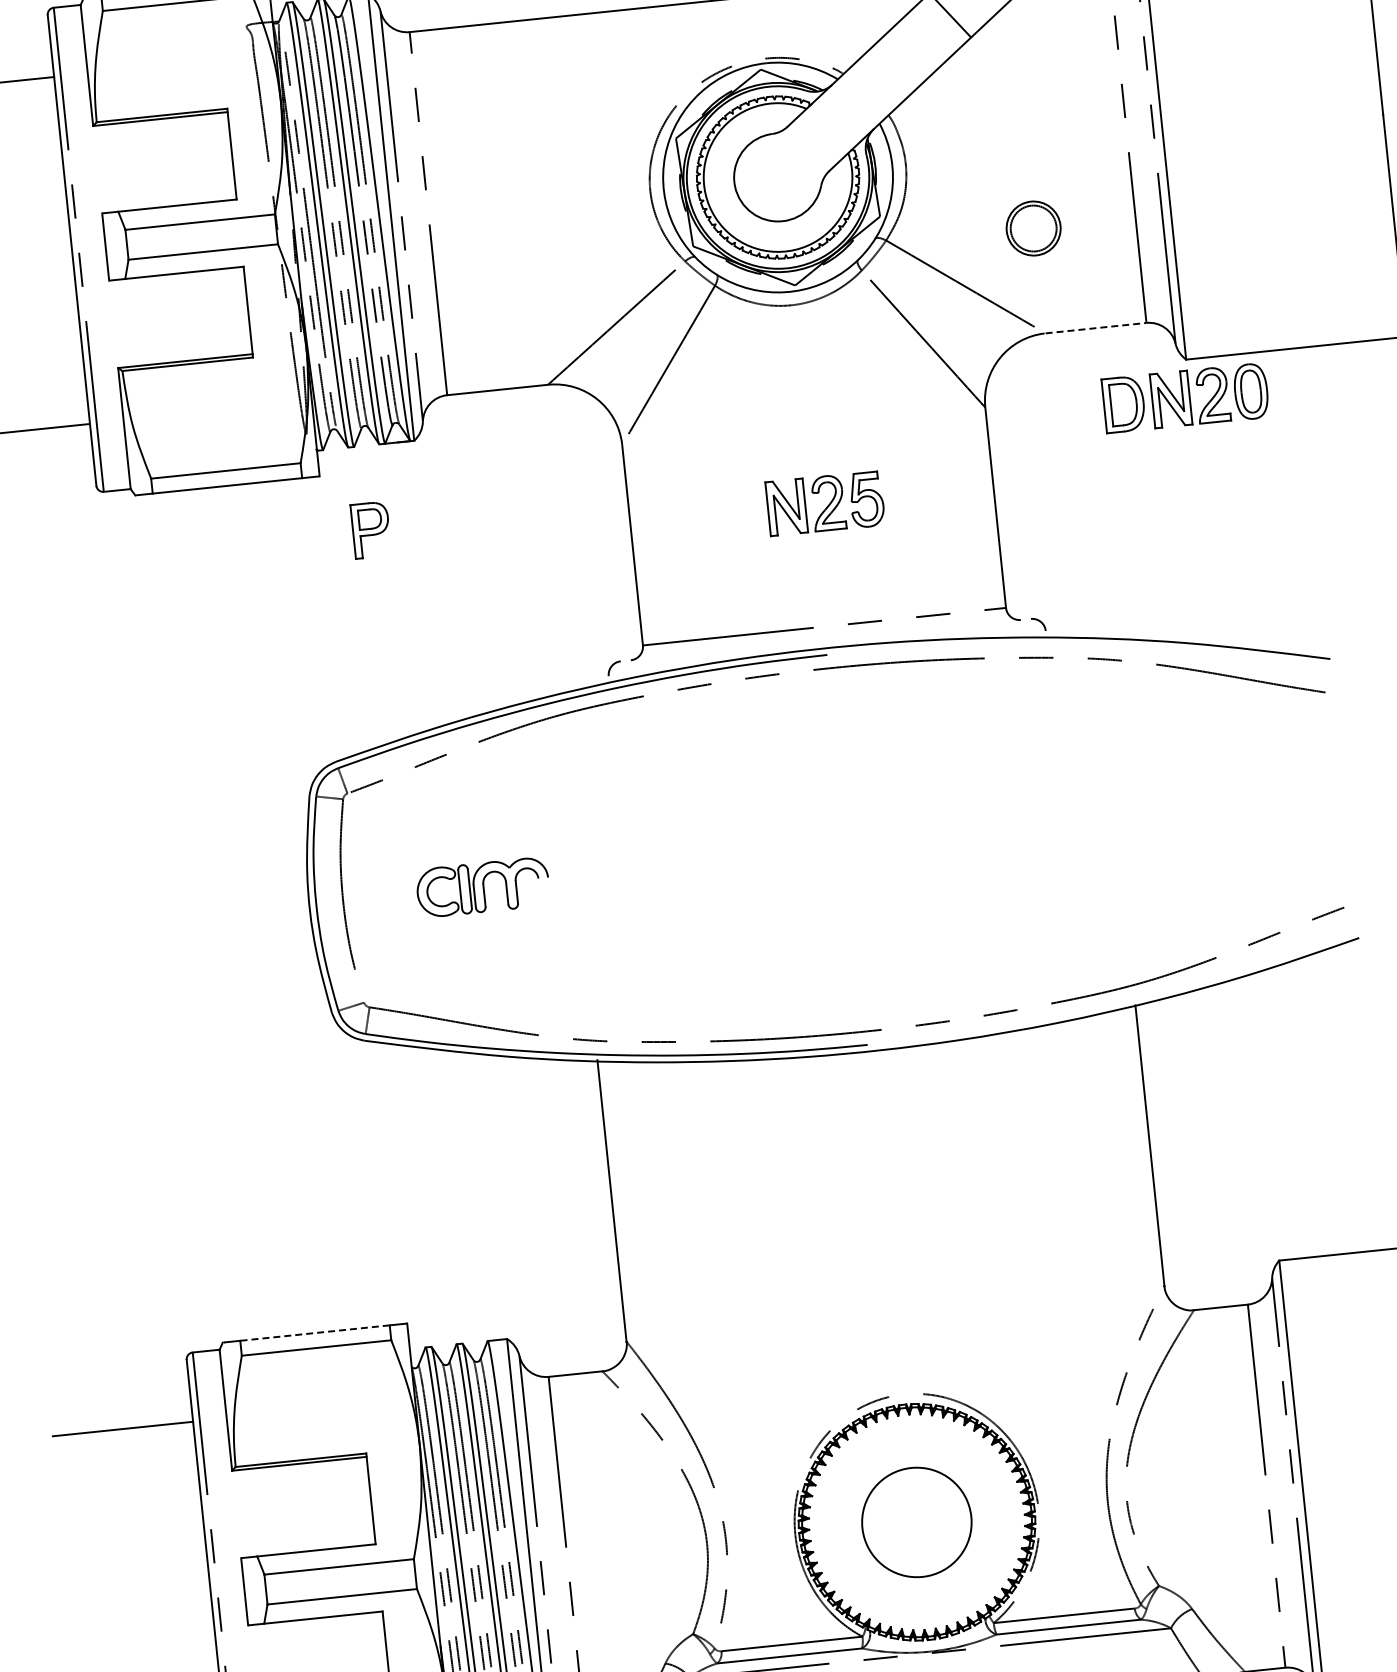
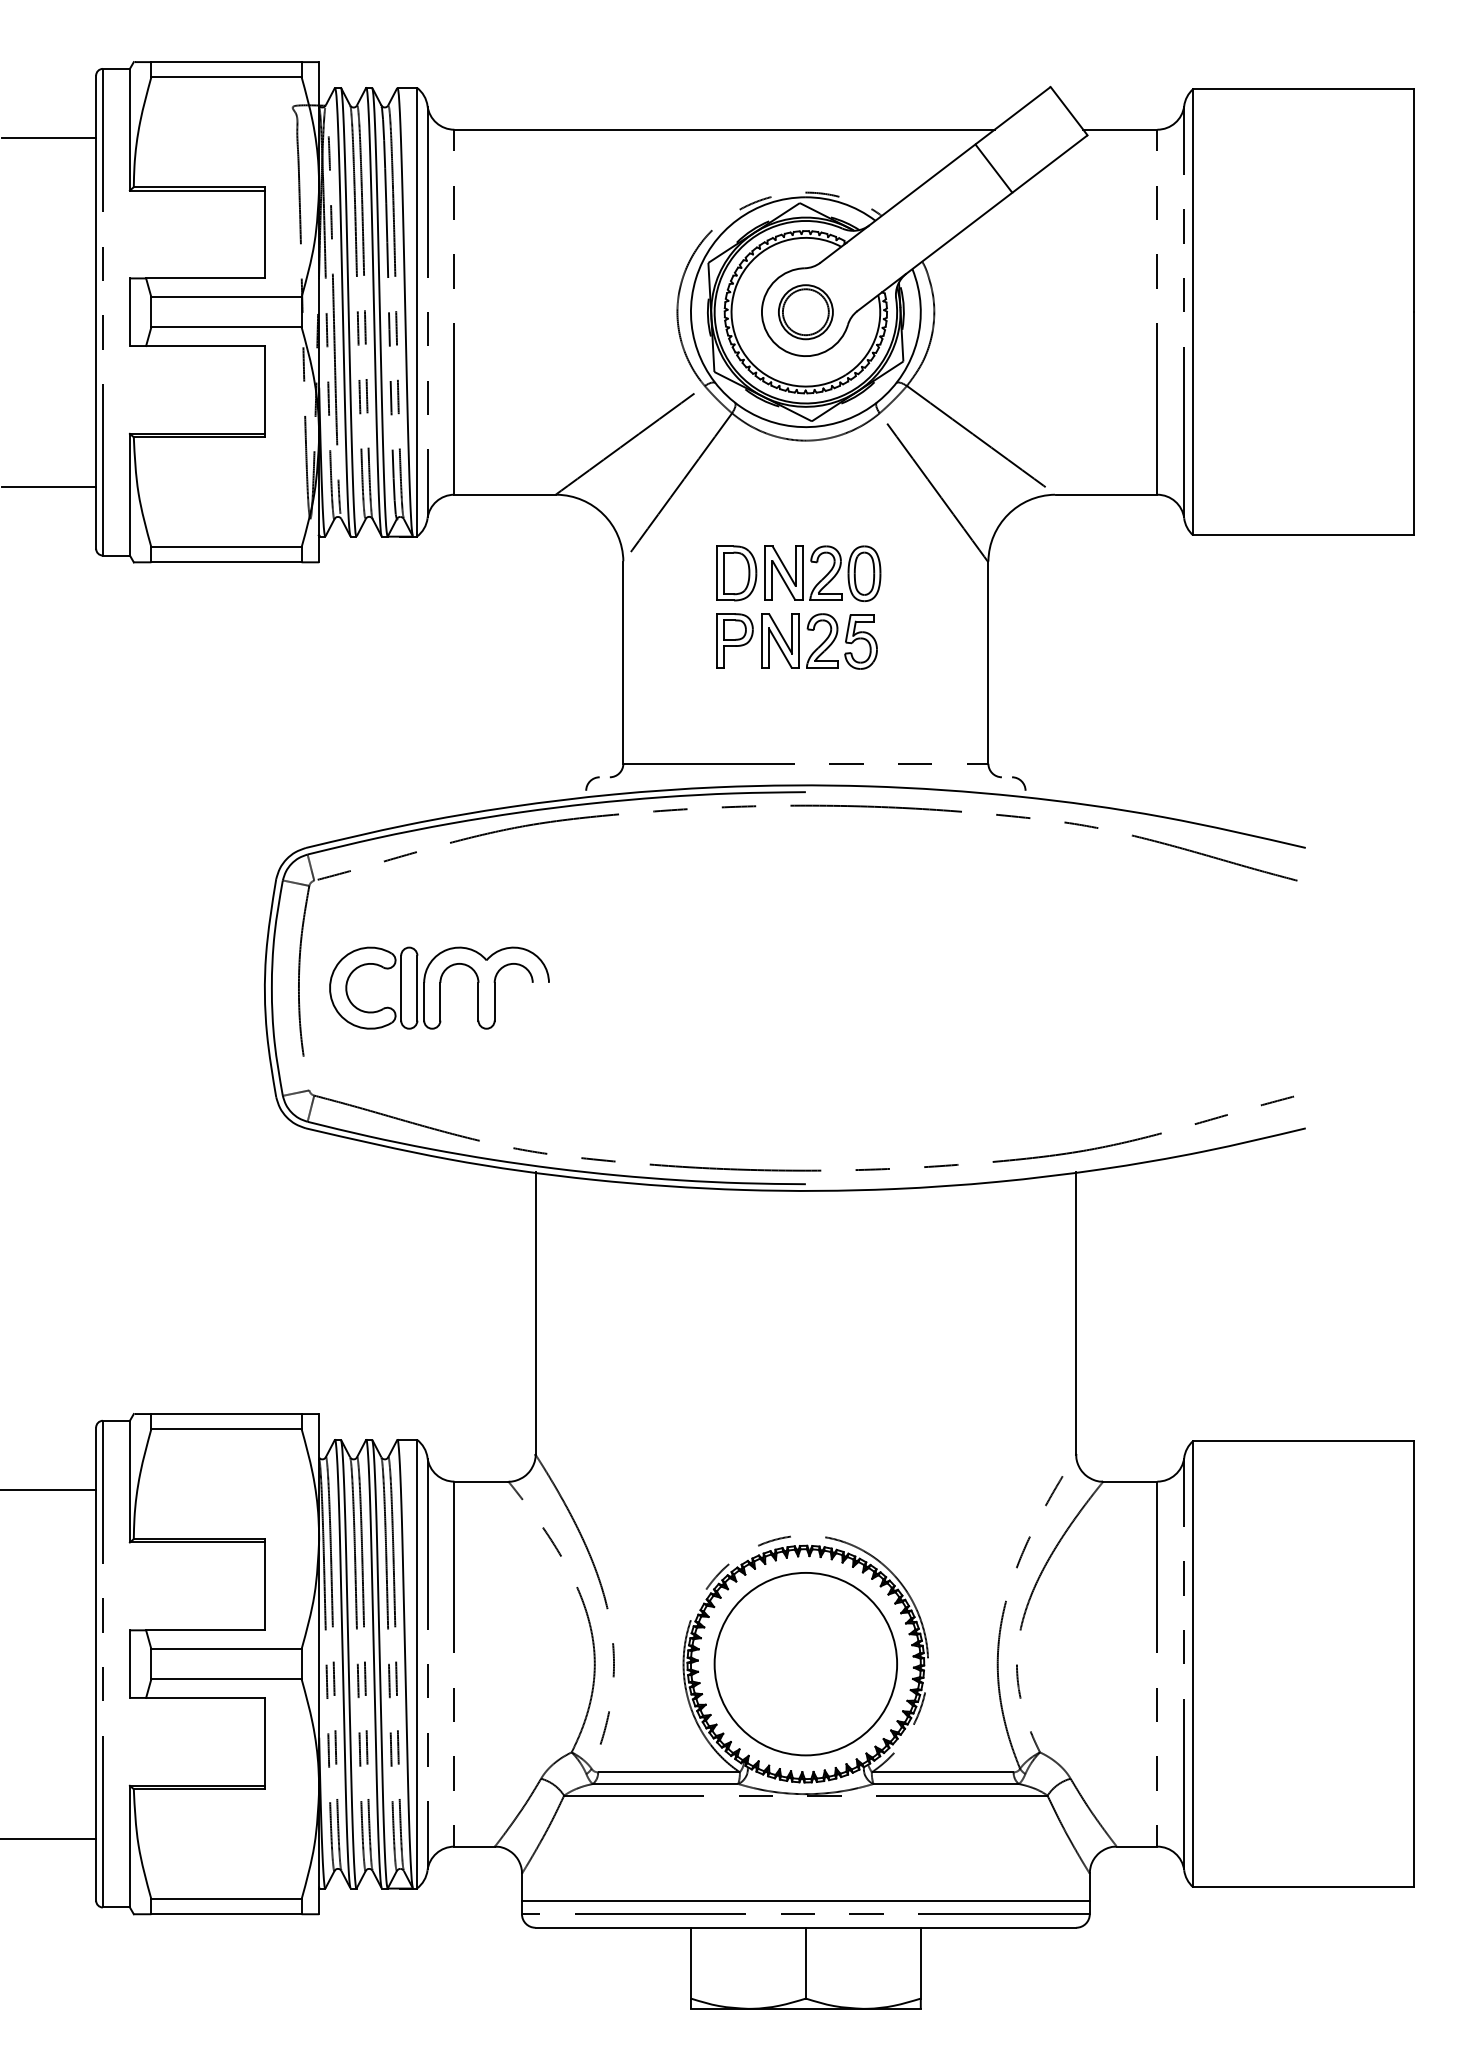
part: (1033, 228) -> (805, 312), moved
line: (1095, 327) -> (1106, 494), dashed -> solid
part: (1185, 398) -> (798, 573), moved
part: (370, 529) -> (734, 640), moved
part: (483, 886) -> (439, 987), size x1.67
line: (315, 1333) -> (226, 1414), dashed -> solid
circle: (916, 1522) -> (805, 1664), size x1.67

